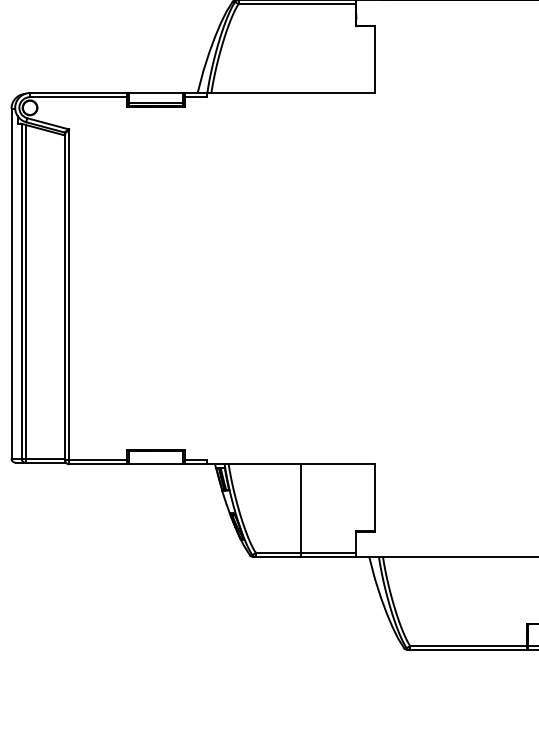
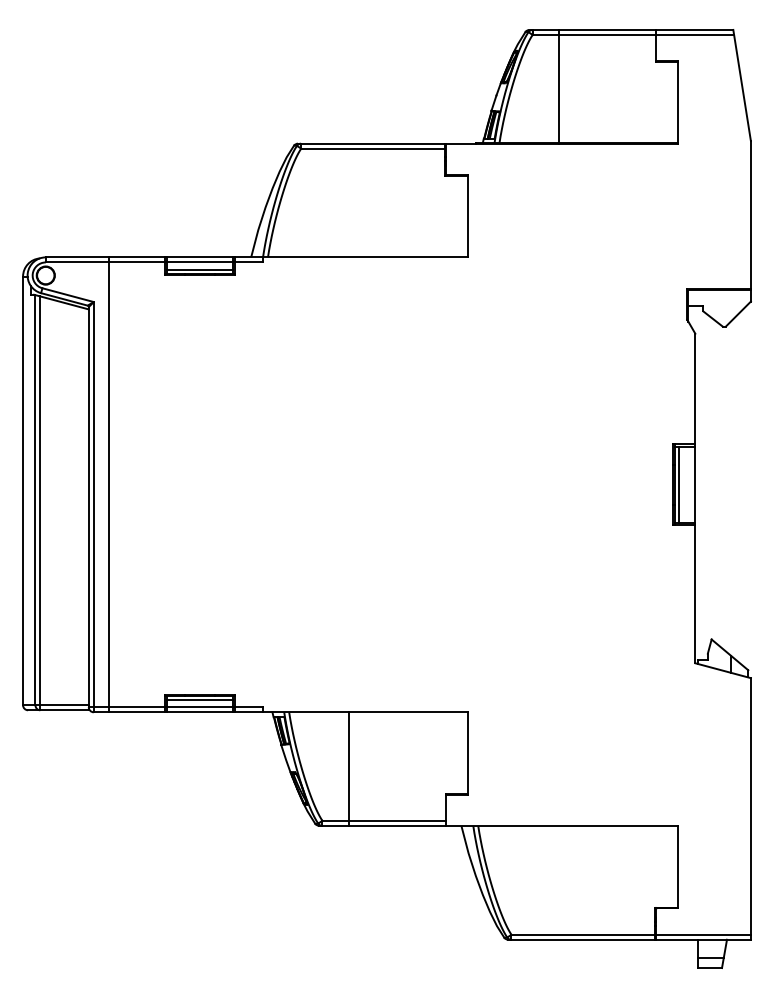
line: (155, 97) -> (199, 262), added
line: (81, 278) -> (108, 484), added
line: (155, 454) -> (199, 700), added
line: (155, 460) -> (199, 707), added
line: (300, 510) -> (348, 768), moved

